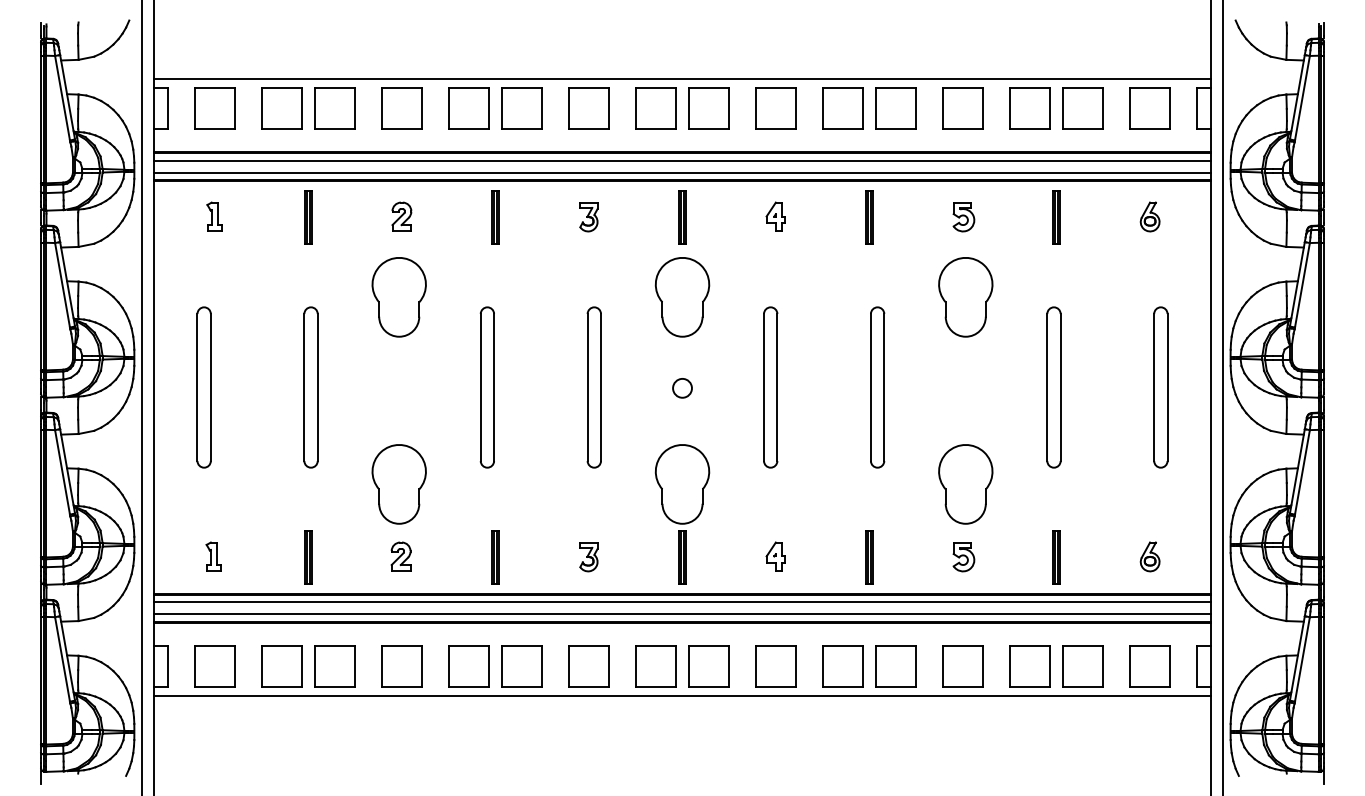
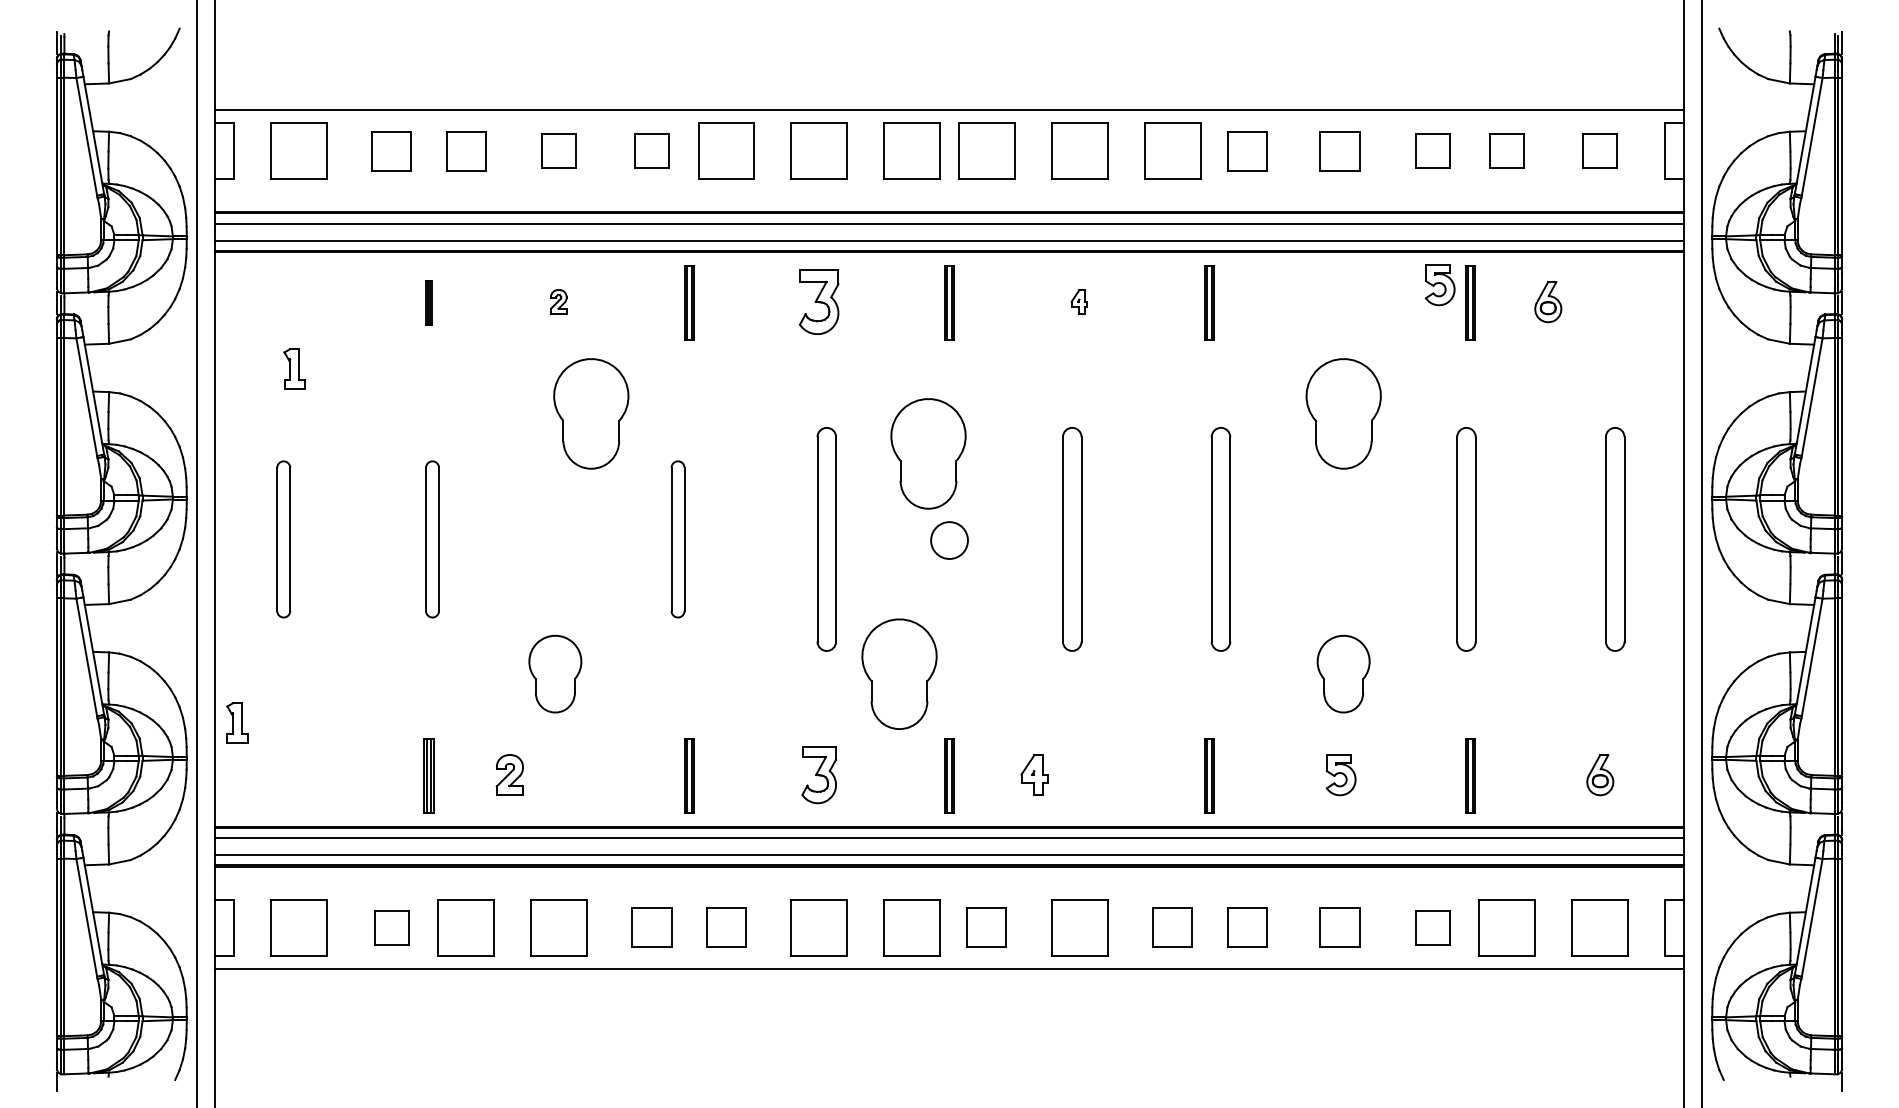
part: (281, 108) -> (391, 150), size x0.7
part: (334, 108) -> (465, 150), size x0.7
part: (401, 108) -> (558, 150), size x0.6
part: (468, 108) -> (651, 150), size x0.6
part: (895, 108) -> (1246, 150), size x0.7
part: (962, 108) -> (1339, 150), size x0.7
part: (1029, 108) -> (1432, 150), size x0.6
part: (1082, 108) -> (1506, 150), size x0.6
part: (1149, 108) -> (1599, 150), size x0.6
part: (214, 216) -> (294, 368), moved
part: (401, 216) -> (558, 301), size x0.6
part: (775, 216) -> (1079, 301), size x0.6
part: (308, 217) -> (428, 302), size x0.6
part: (589, 217) -> (819, 302), size x1.6
part: (963, 217) -> (1439, 285), moved
part: (1150, 217) -> (1548, 302), moved
part: (399, 297) -> (591, 413), moved
part: (682, 297) -> (928, 453), moved
part: (203, 387) -> (283, 539), size x0.7
part: (310, 387) -> (432, 539), size x0.7
part: (487, 387) -> (677, 539), size x0.7
circle: (682, 388) -> (949, 540), size x1.4
part: (399, 483) -> (555, 673), size x0.7
part: (682, 483) -> (899, 673), moved
part: (965, 483) -> (1343, 673), size x0.7
part: (213, 556) -> (237, 722), moved
part: (400, 556) -> (509, 774), moved
part: (775, 556) -> (1034, 774), moved
part: (589, 557) -> (819, 775), size x1.4
part: (281, 666) -> (391, 927), size x0.6
part: (468, 666) -> (651, 927), size x0.7
part: (522, 666) -> (726, 927), size x0.7
part: (709, 666) -> (986, 927), size x0.7
part: (842, 666) -> (1172, 927), size x0.7
part: (895, 666) -> (1246, 927), size x0.7
part: (962, 666) -> (1339, 927), size x0.7
part: (1029, 666) -> (1432, 927), size x0.6

